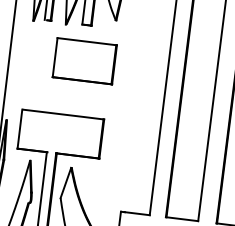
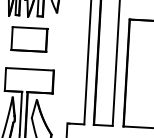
part: (84, 61) -> (29, 39), moved

